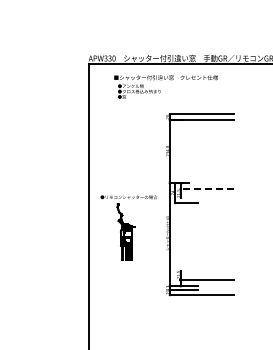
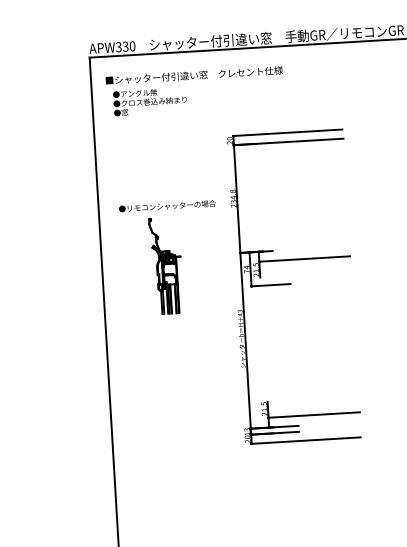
text: (165, 86) -> (194, 90), moved
line: (207, 188) -> (304, 258), dashed -> solid
part: (128, 227) -> (169, 257), moved

